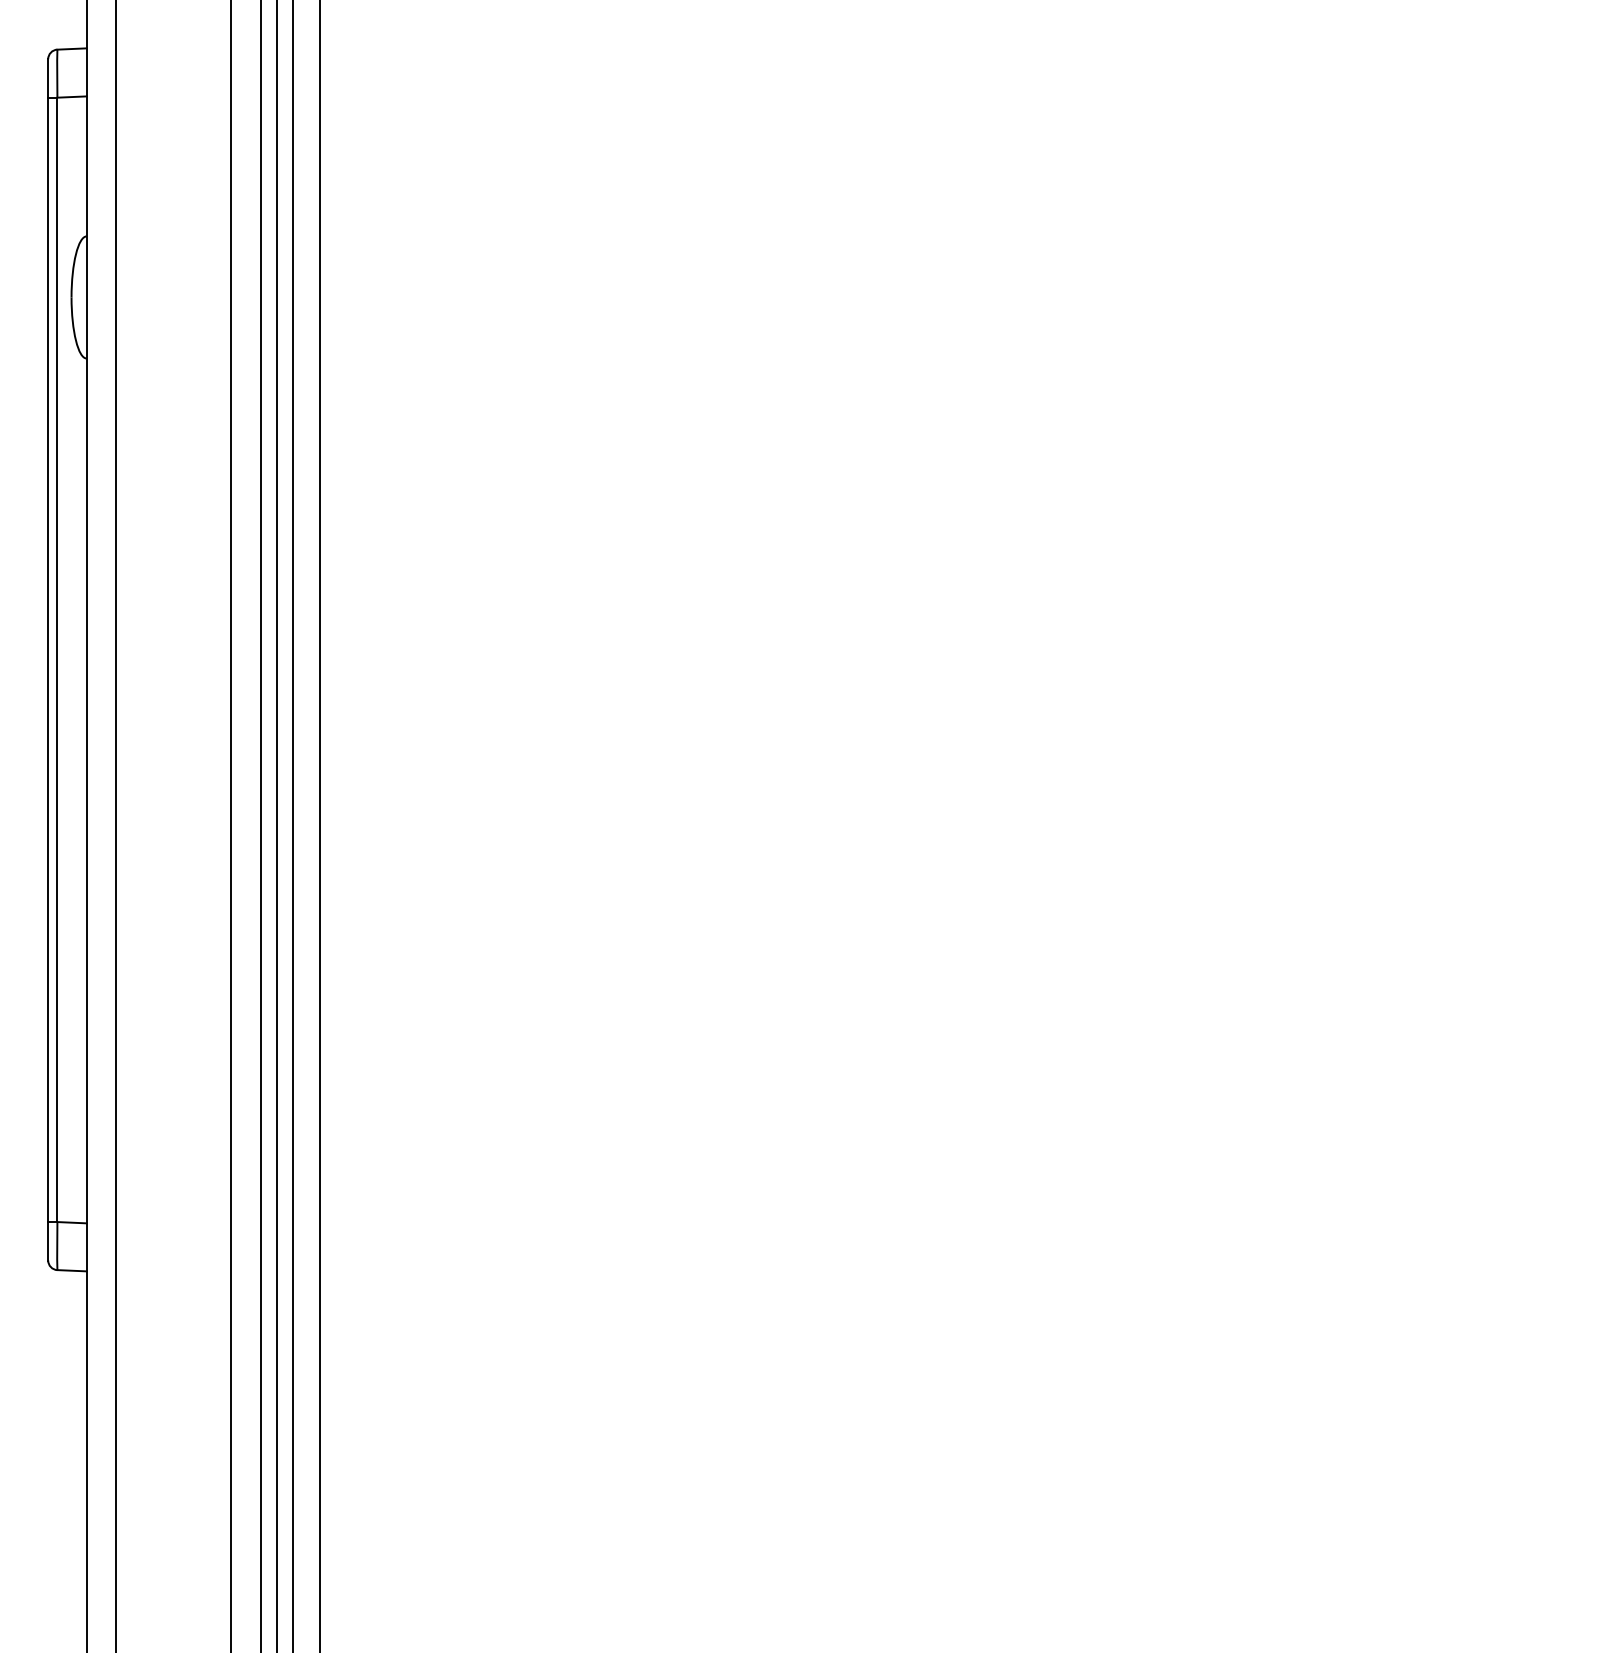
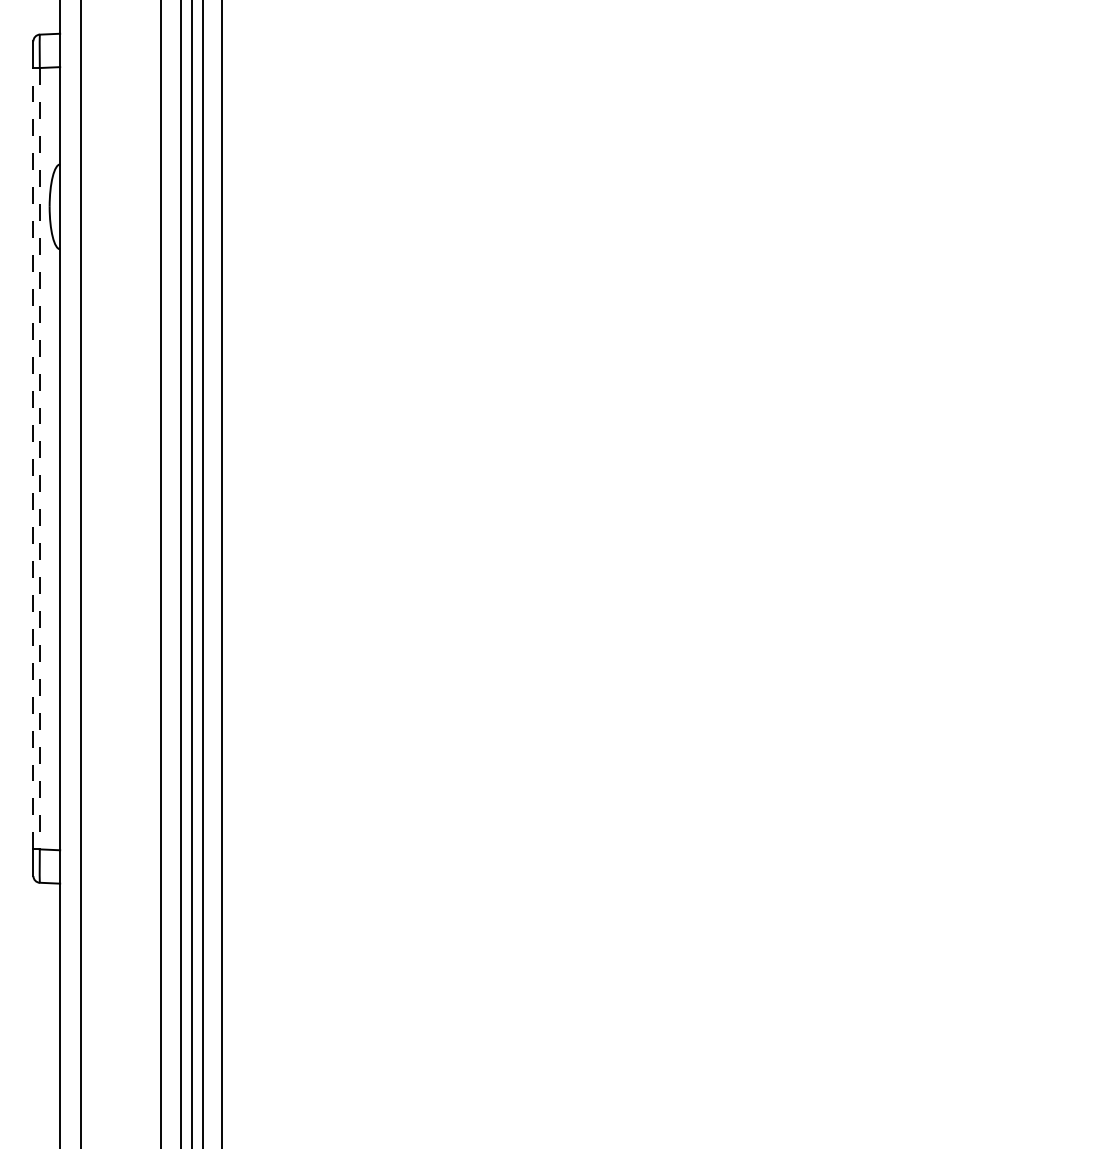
line: (48, 659) -> (33, 458), solid -> dashed
line: (56, 659) -> (39, 458), solid -> dashed

